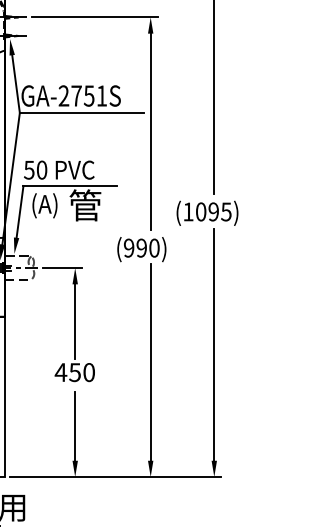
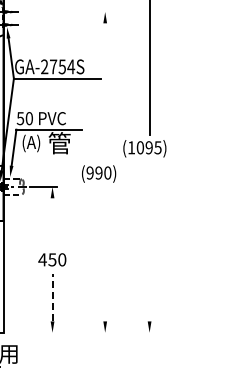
line: (95, 18) -> (66, 12), removed
text: (102, 95) -> (71, 66), GA-2751S -> GA-2754S
line: (151, 131) -> (105, 91), removed
line: (75, 321) -> (52, 224), removed
line: (214, 344) -> (149, 240), removed
line: (151, 362) -> (105, 252), removed
line: (75, 426) -> (52, 297), solid -> dashed
line: (115, 476) -> (80, 332), removed

